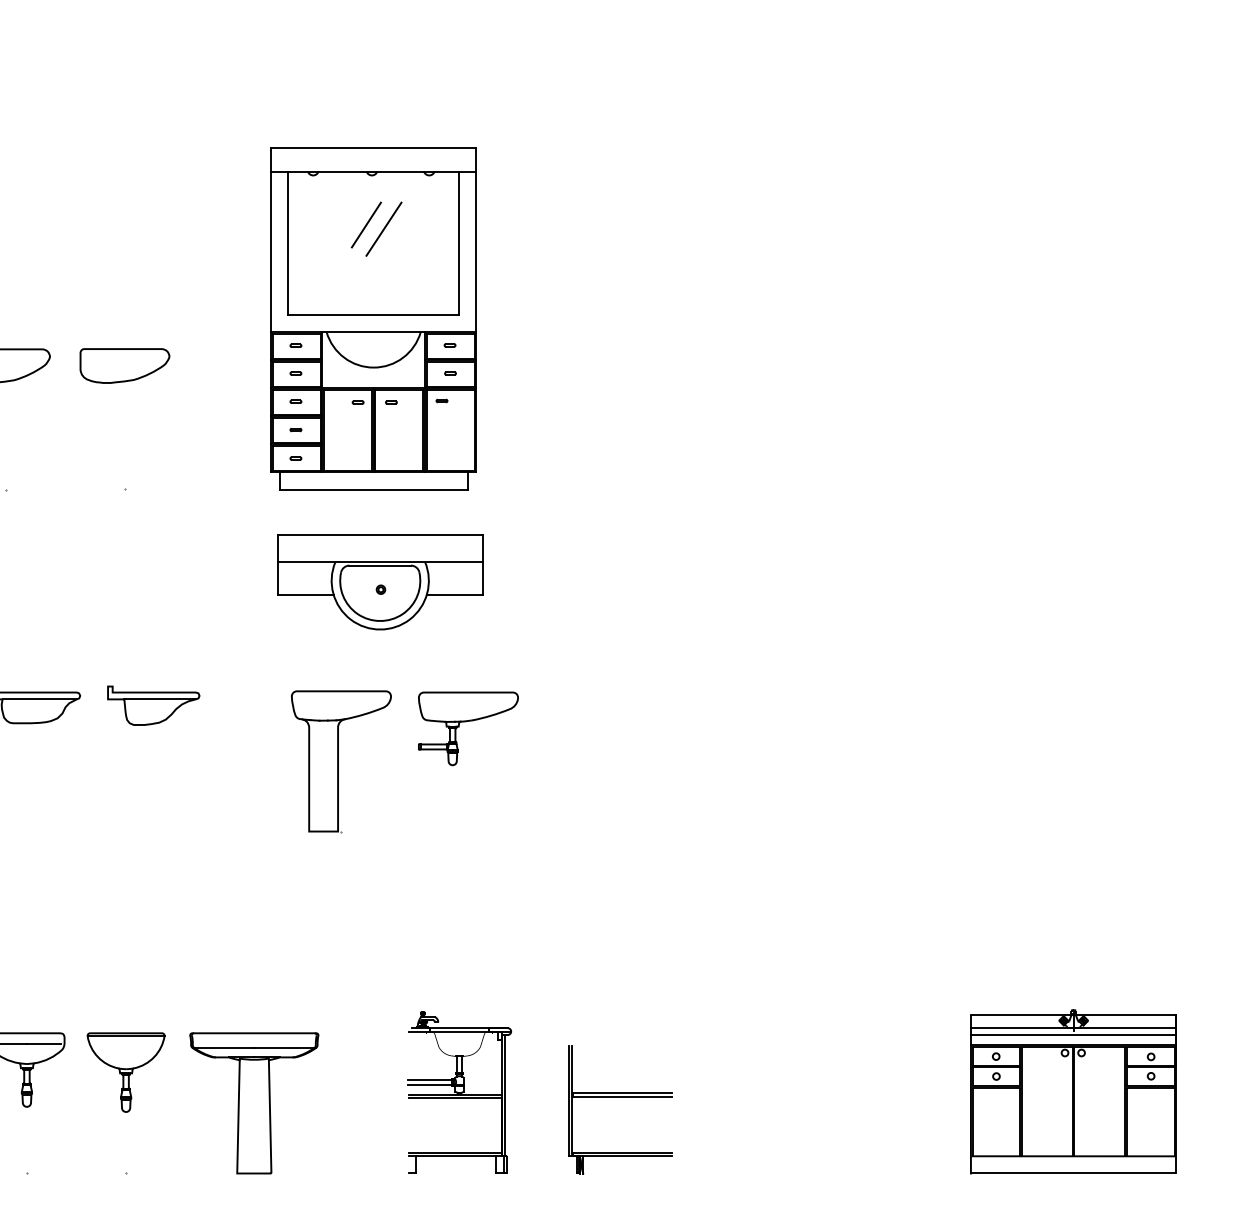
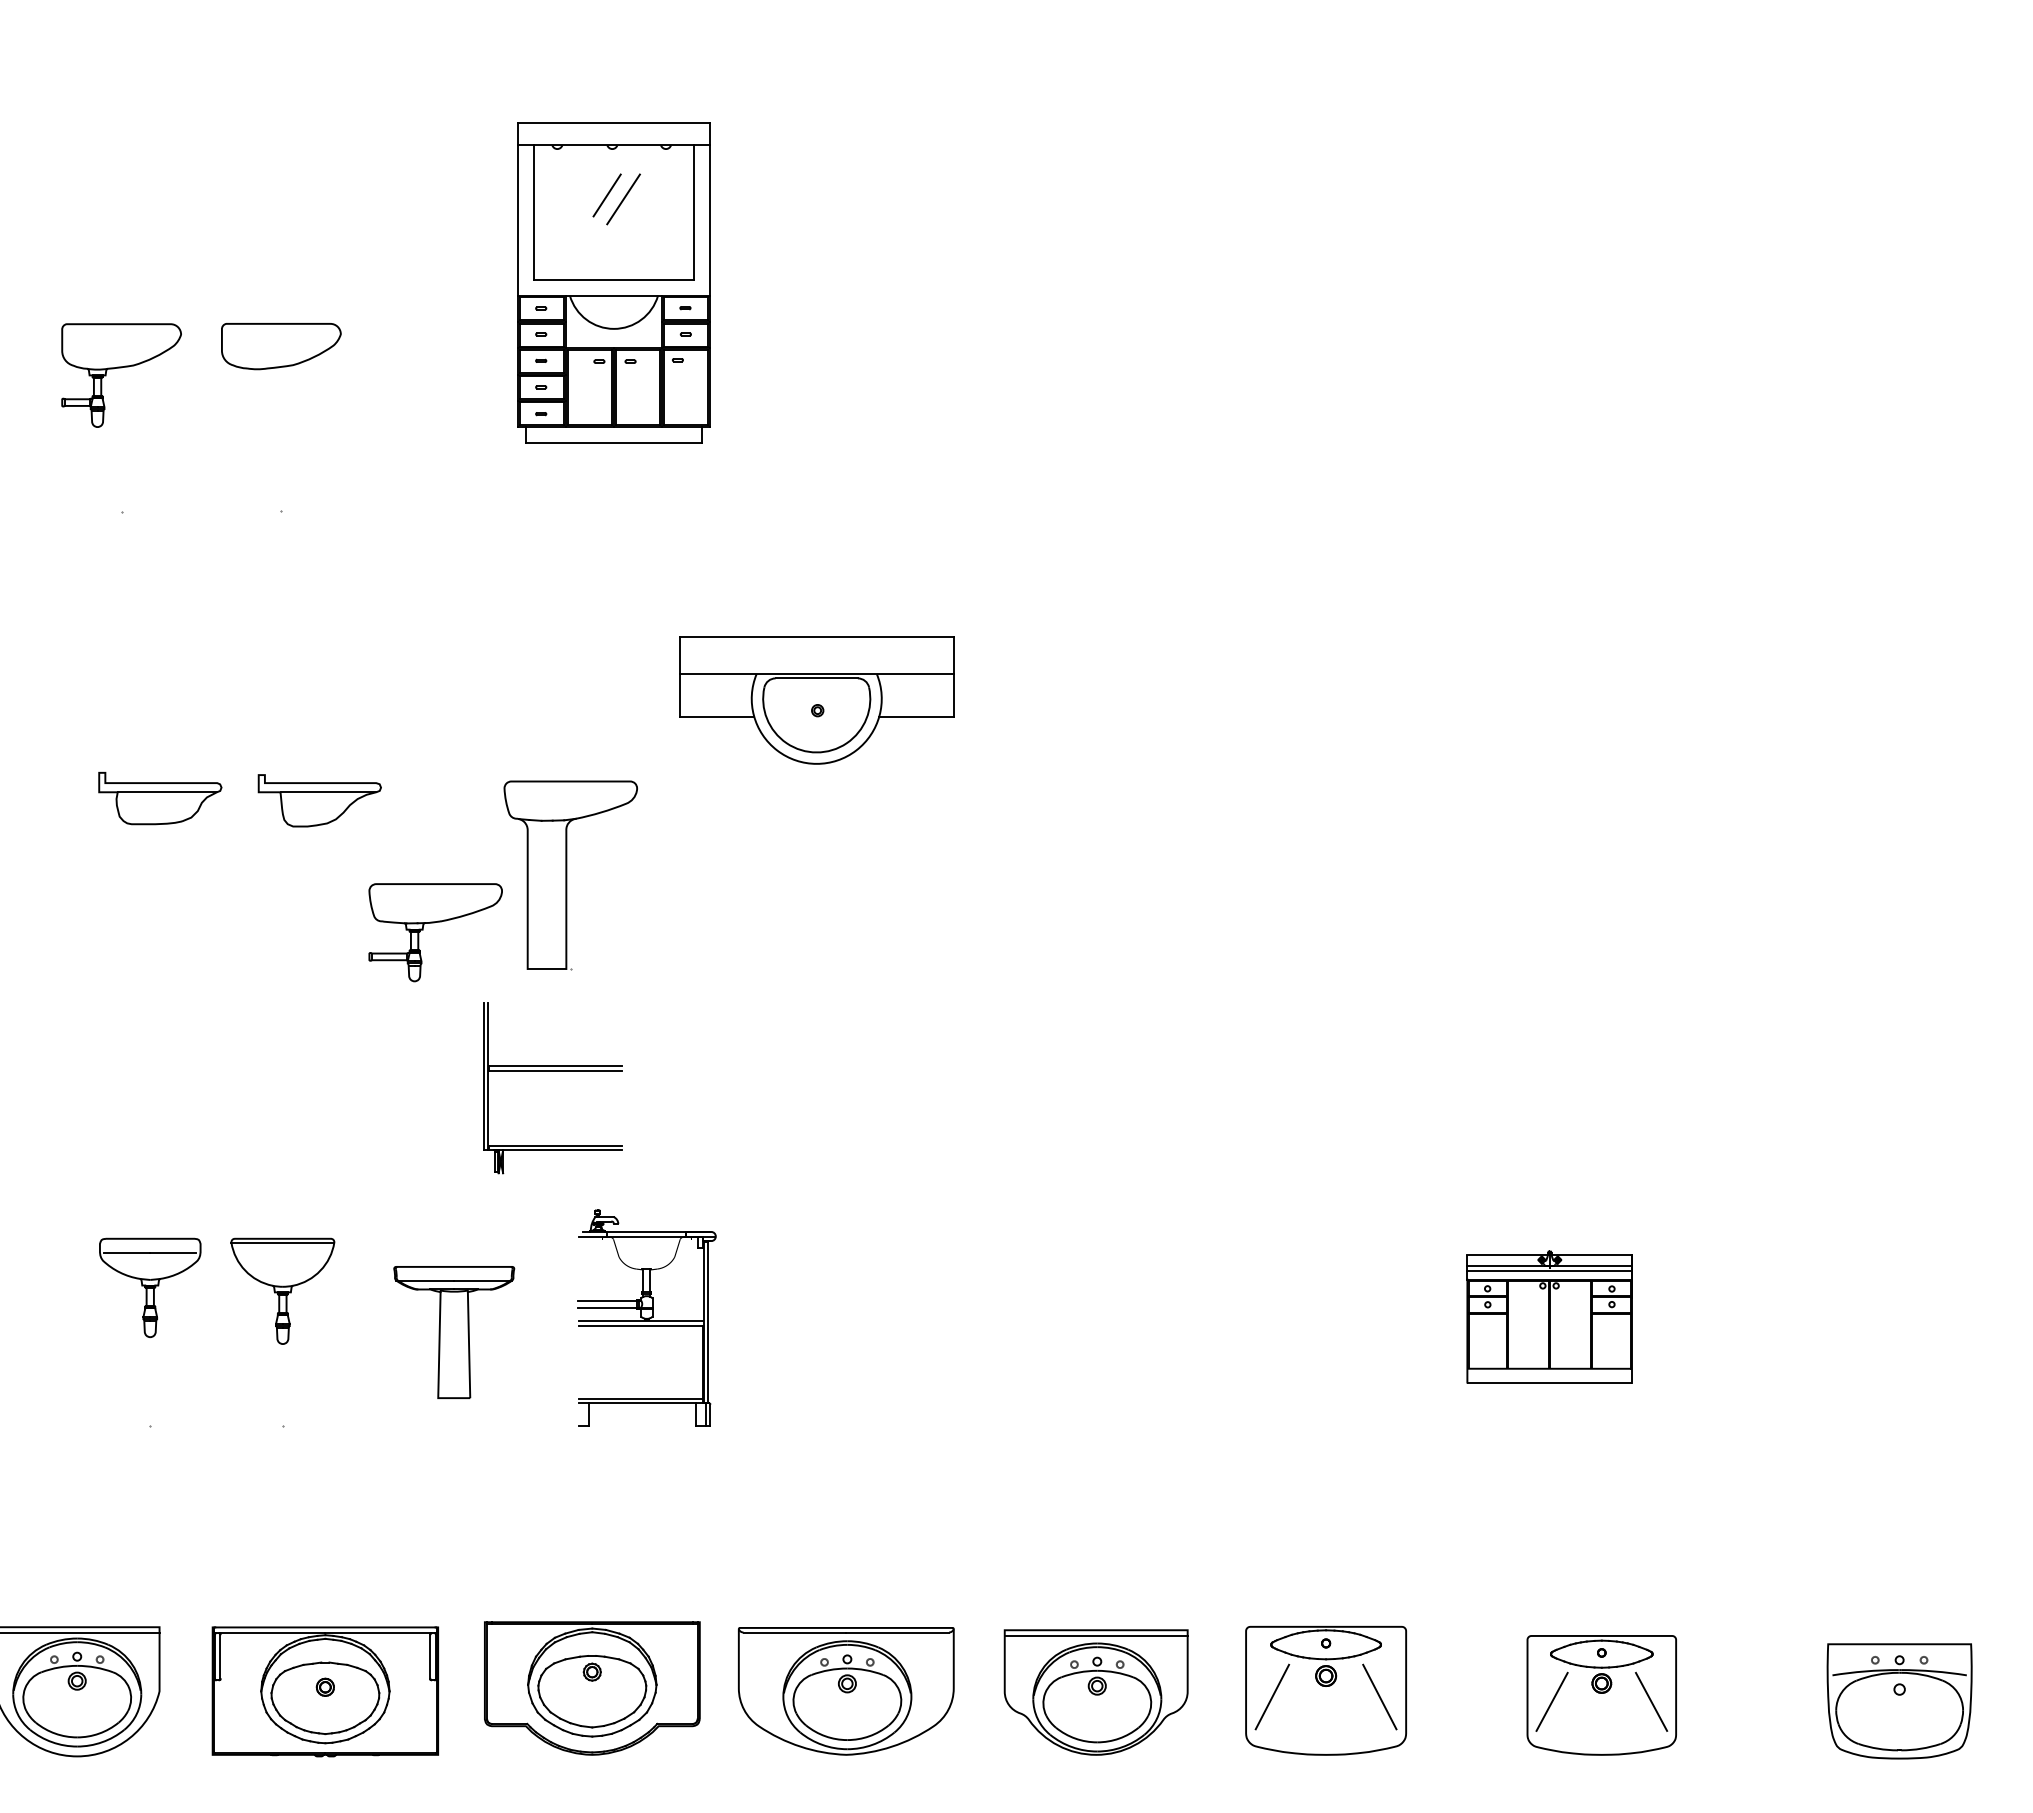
part: (373, 318) -> (613, 282), size x0.7
part: (380, 582) -> (816, 700), moved
part: (467, 721) -> (434, 923), moved
part: (1073, 1091) -> (1549, 1316), size x0.6
part: (459, 1092) -> (646, 1317), moved
part: (620, 1097) -> (552, 1071), moved
part: (253, 1103) -> (453, 1332), size x0.7

